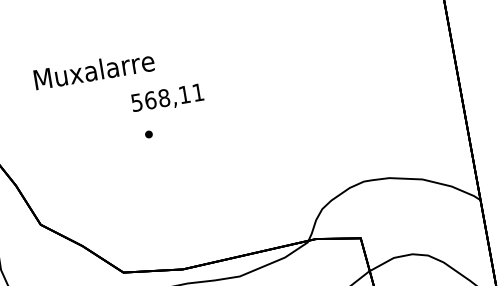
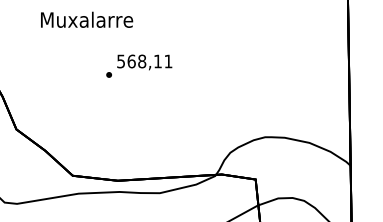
text: (94, 69) -> (87, 19), moved
text: (167, 98) -> (144, 62), moved

